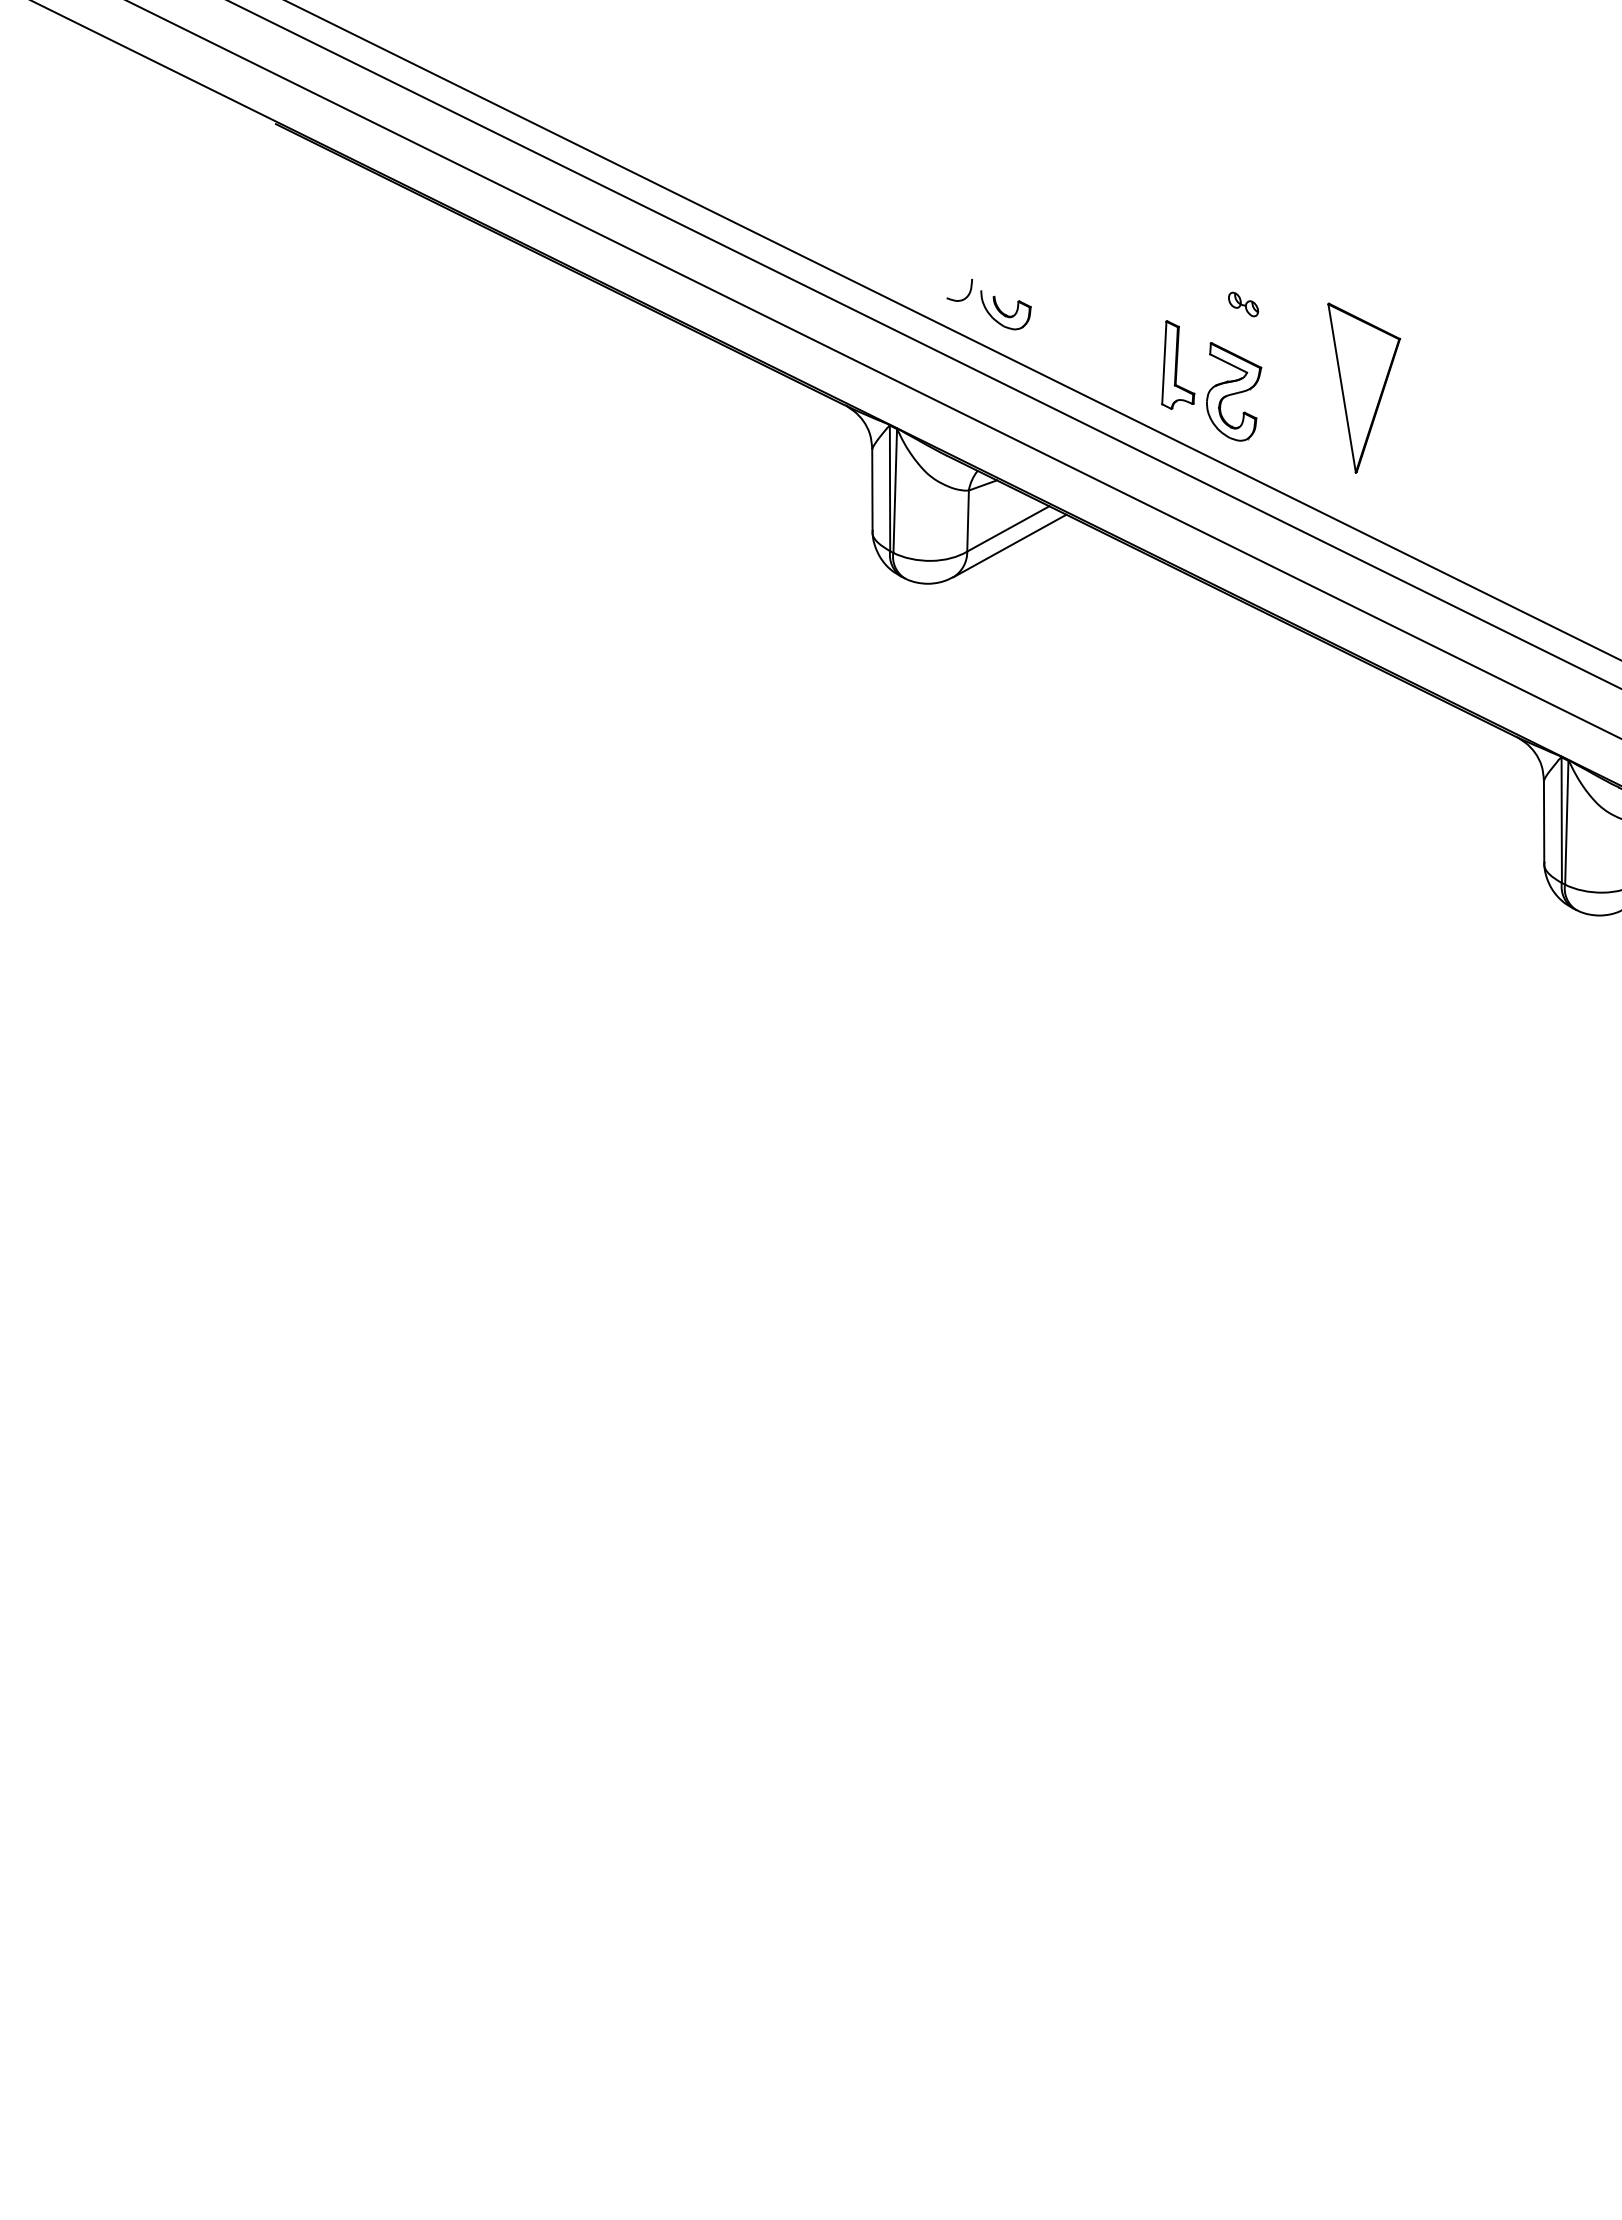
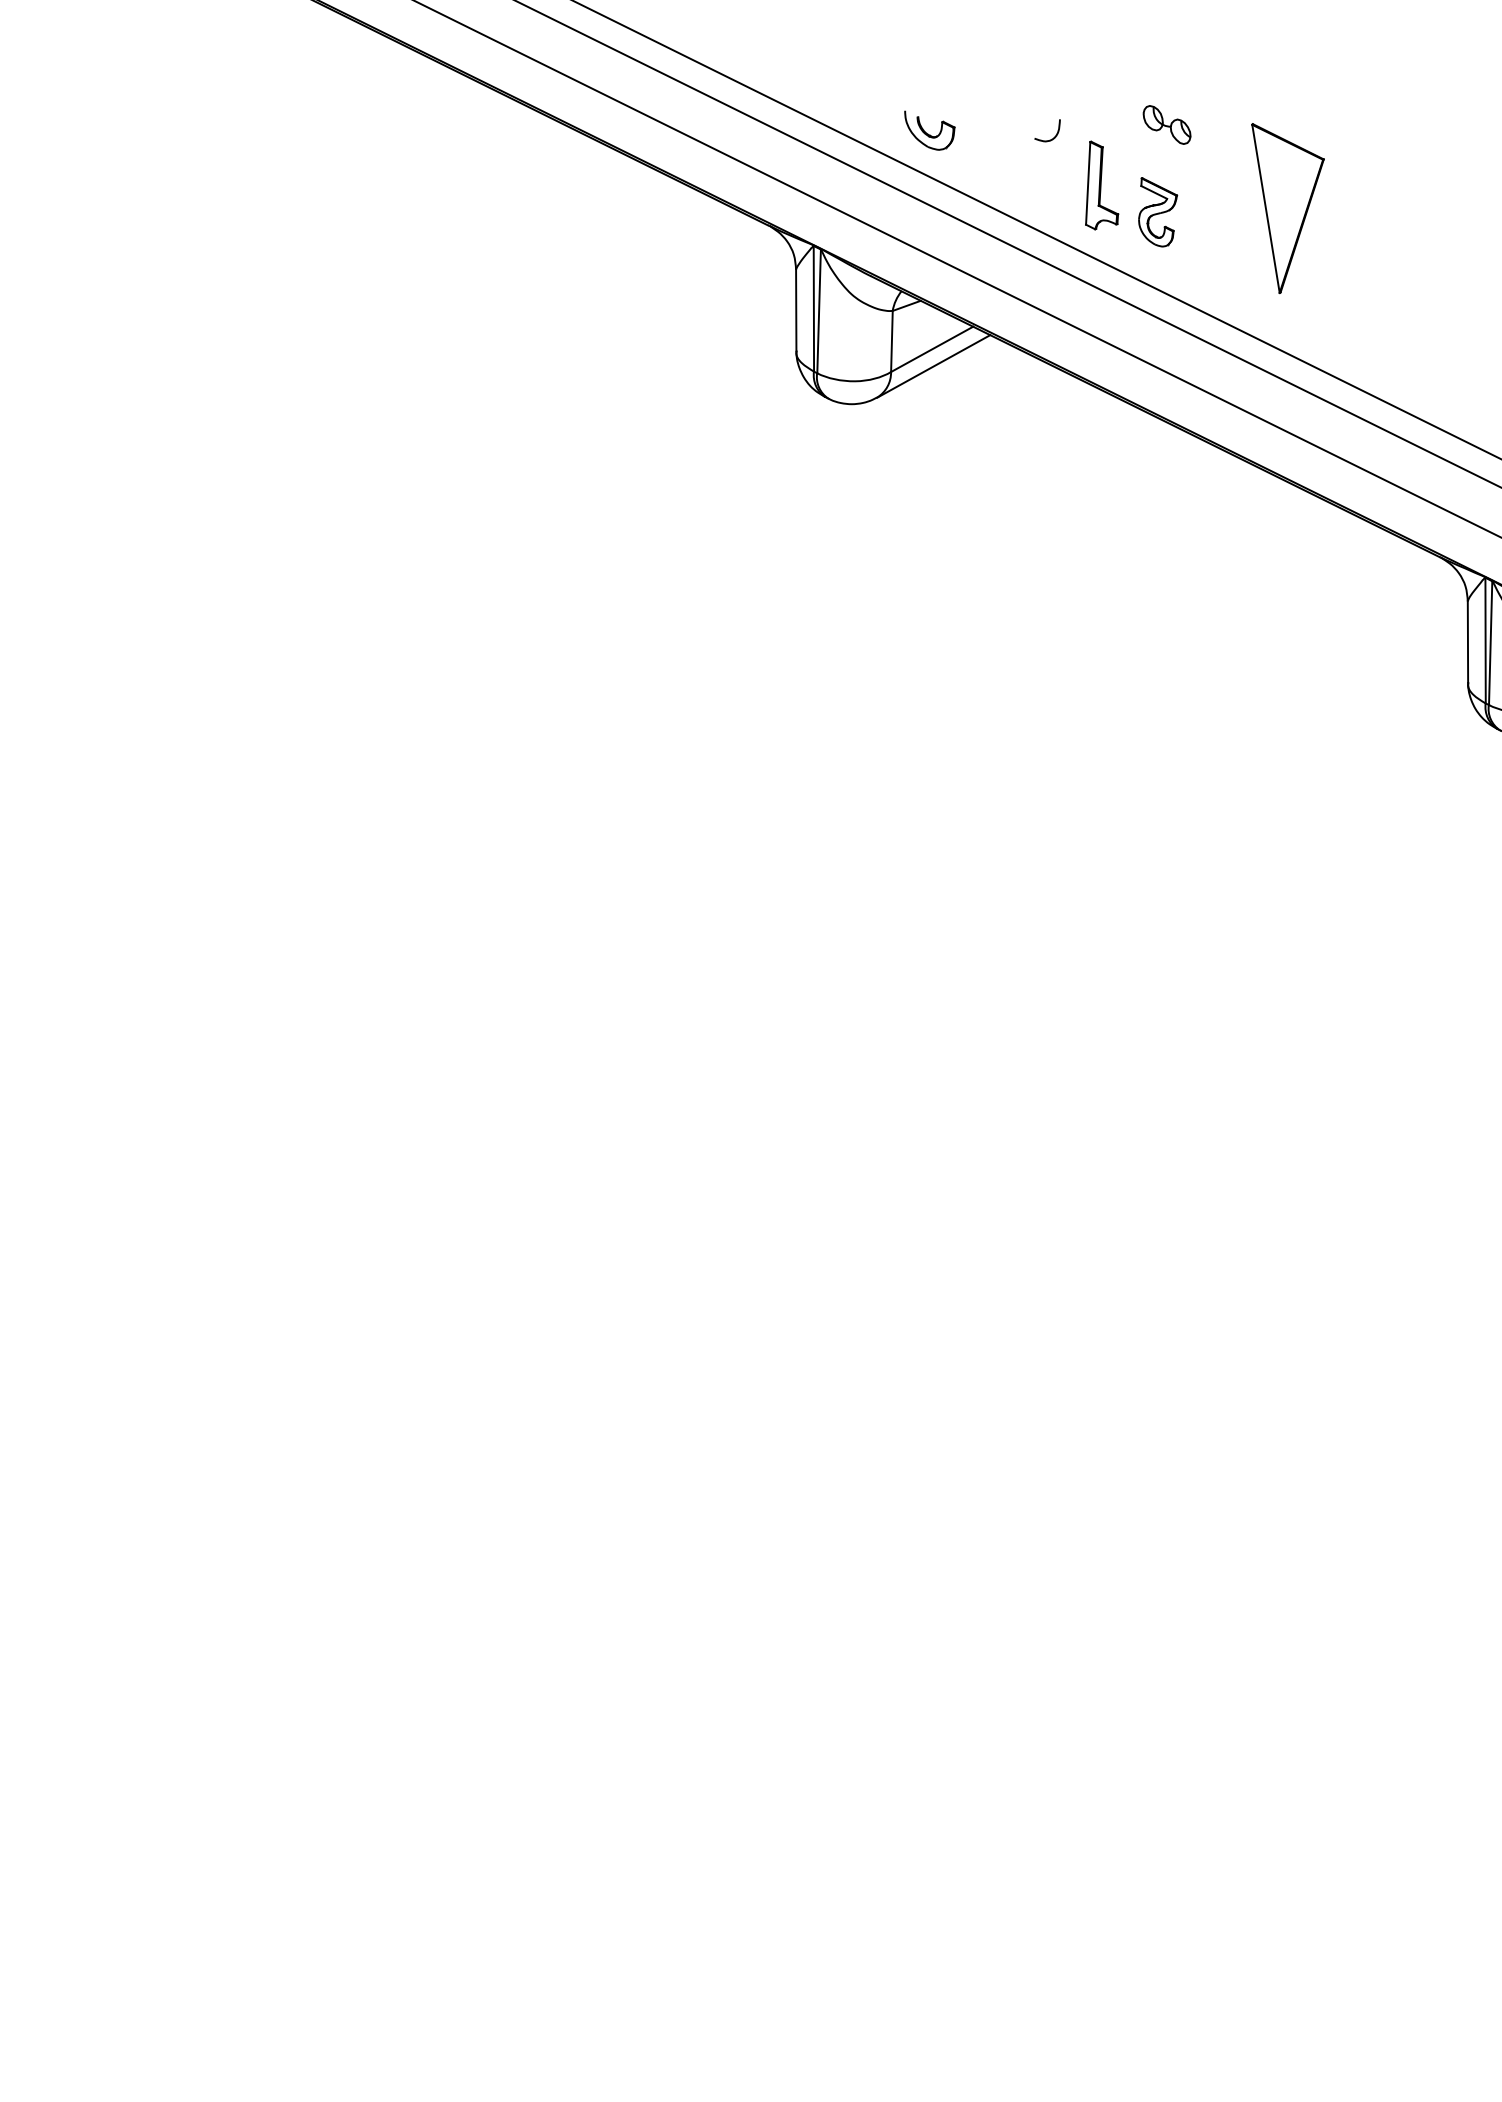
curve: (967, 294) -> (1055, 134), moved
part: (1243, 304) -> (1167, 124), size x1.6
part: (1234, 391) -> (1158, 211), size x0.7

